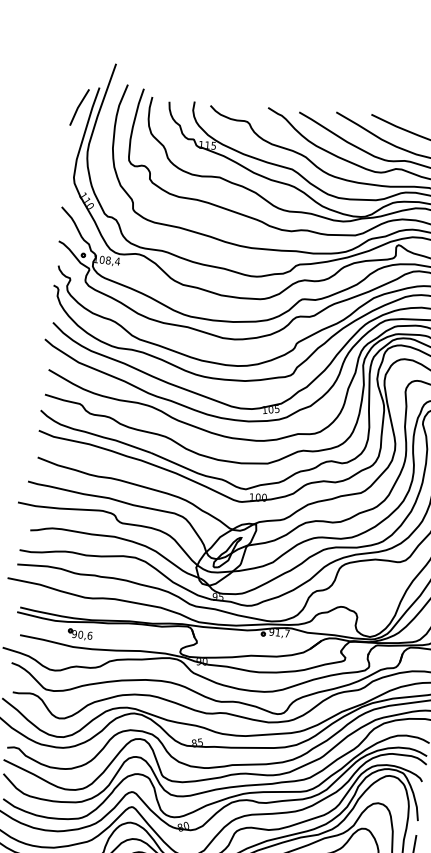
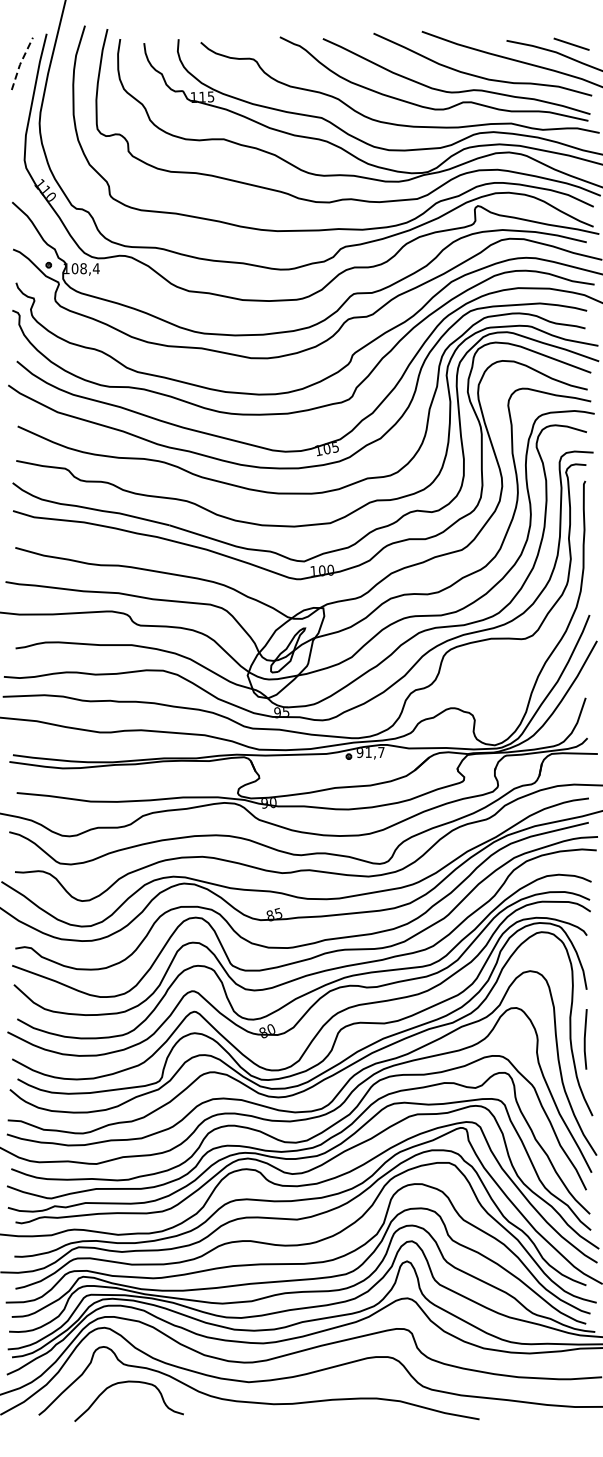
line: (78, 107) -> (20, 63), solid -> dashed
part: (80, 634) -> (98, 783), removed

